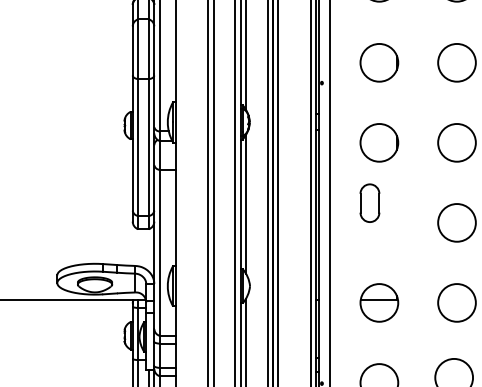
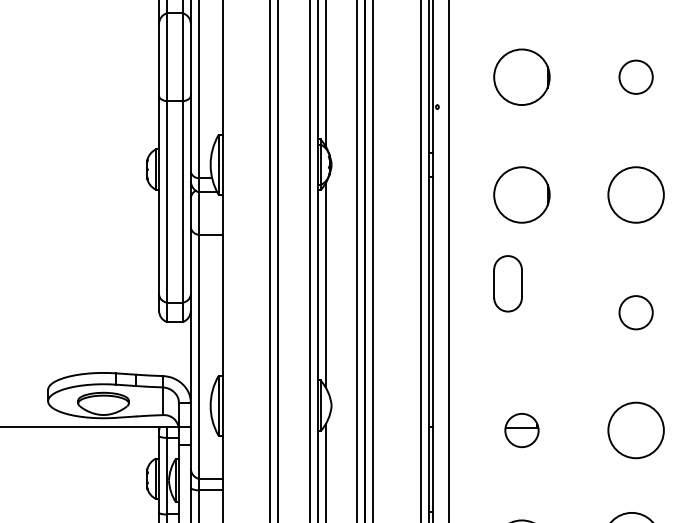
circle: (456, 62) -> (635, 76), size x0.6
circle: (456, 222) -> (635, 312), size x0.6
part: (379, 302) -> (522, 429), size x0.6

